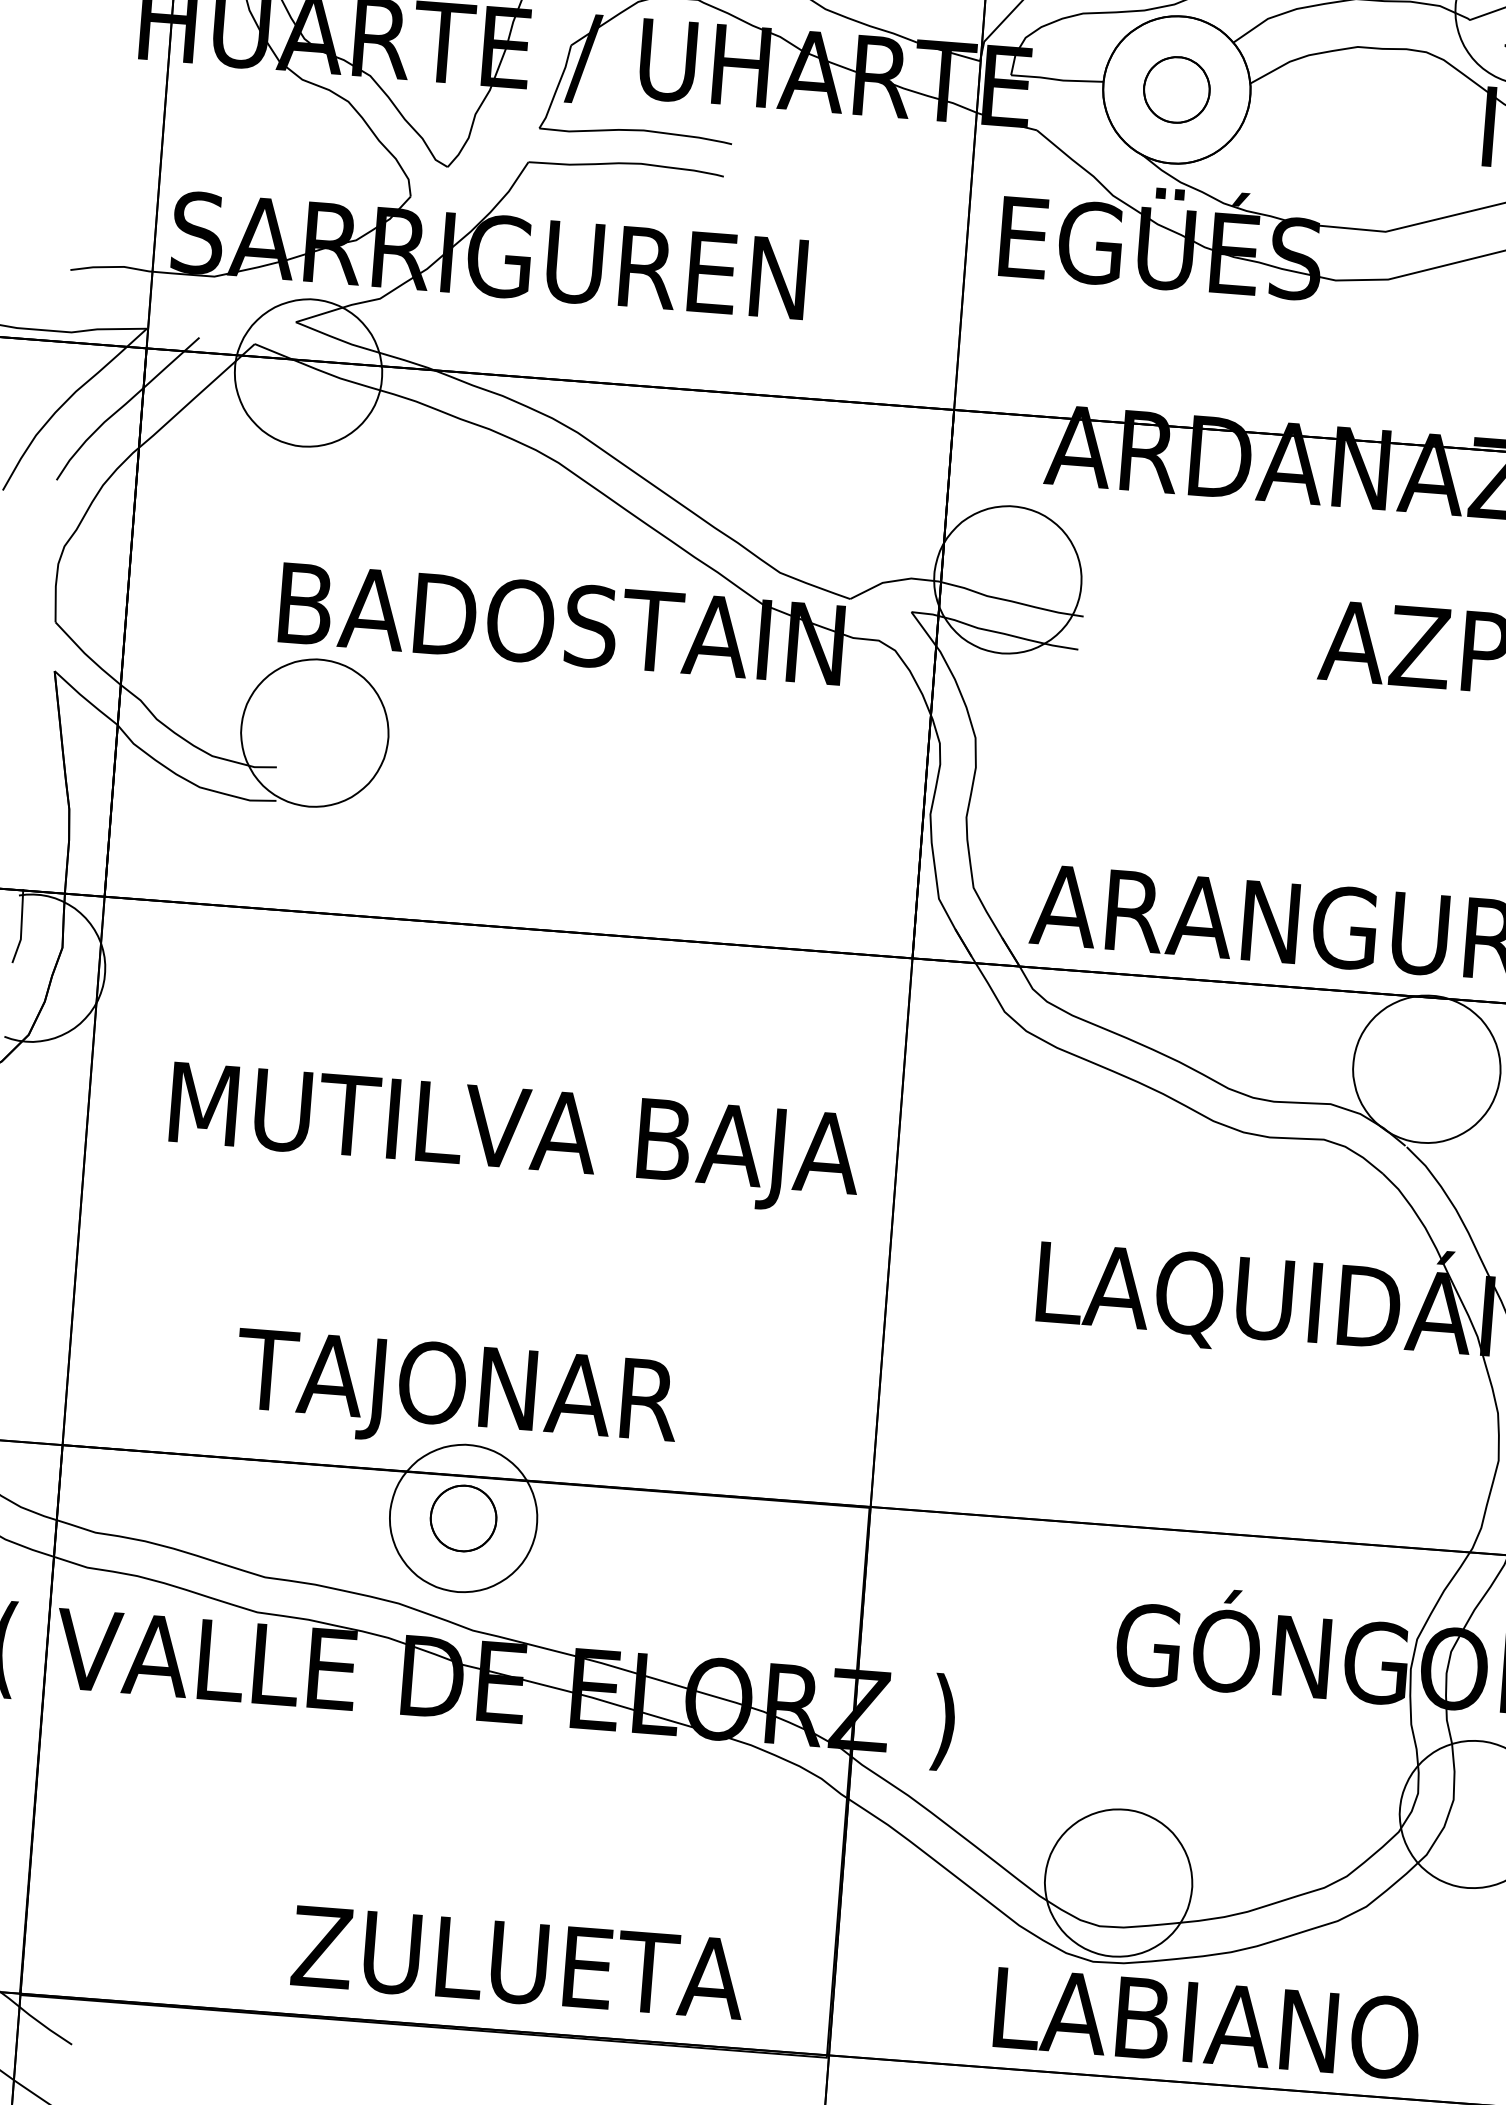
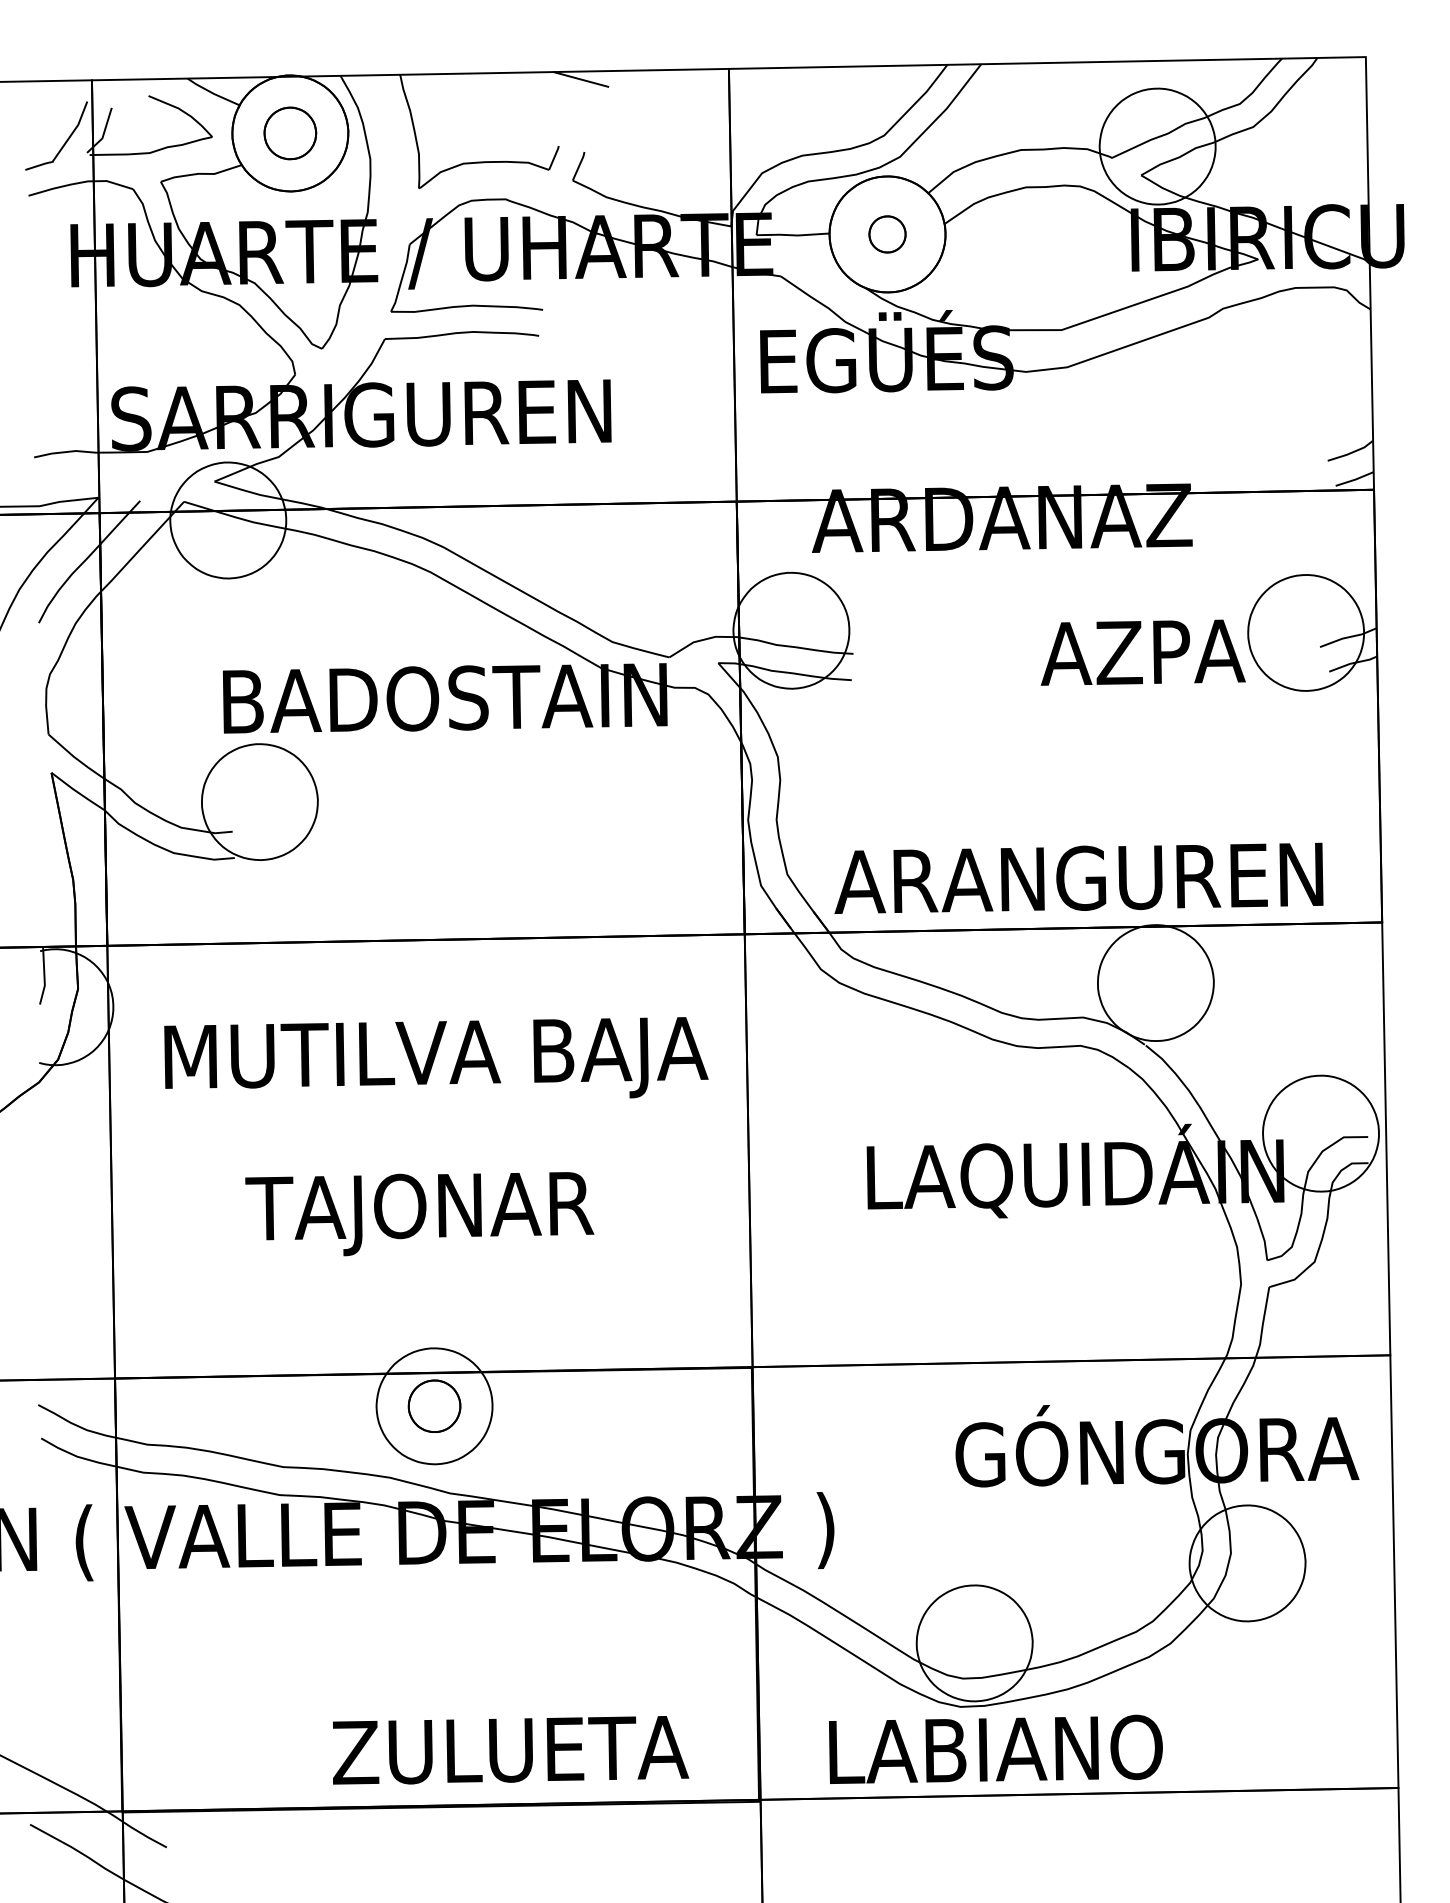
part: (1176, 90) -> (887, 234), size x0.7
text: (515, 1134) -> (436, 1057), moved
text: (455, 1395) -> (419, 1214), moved
text: (1206, 2021) -> (995, 1748), moved

